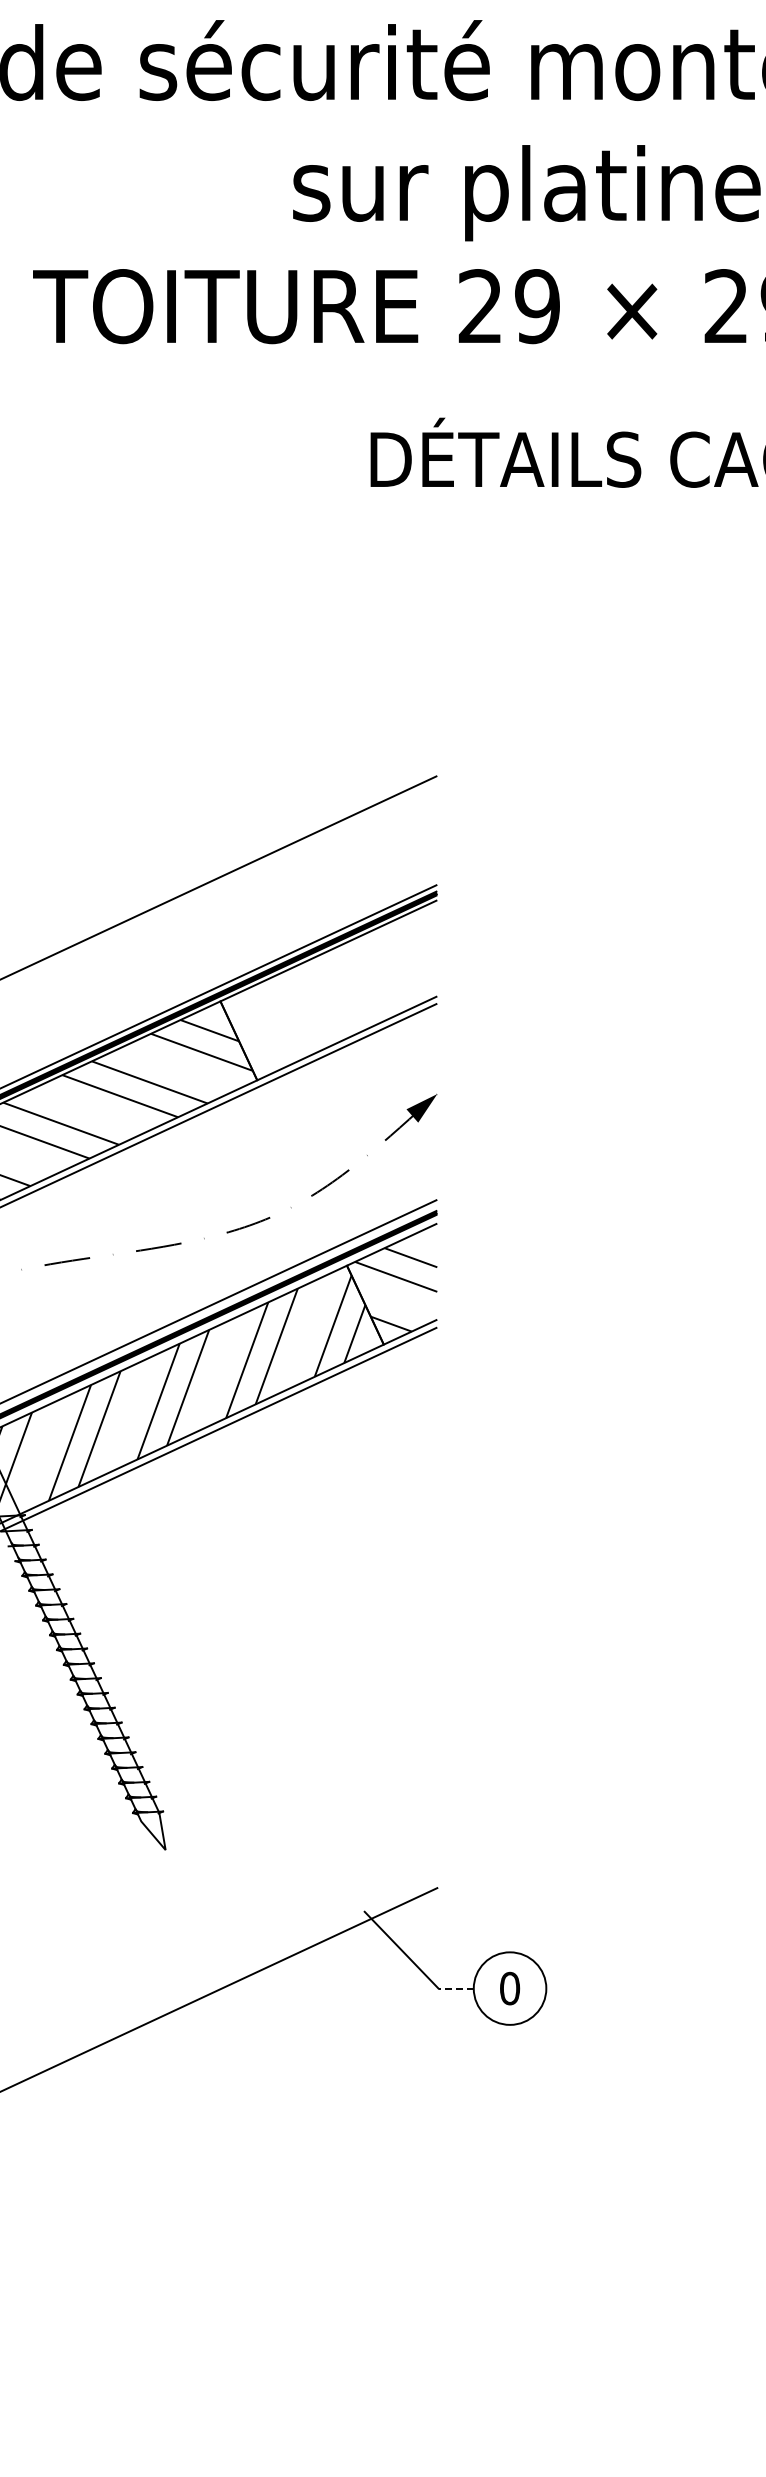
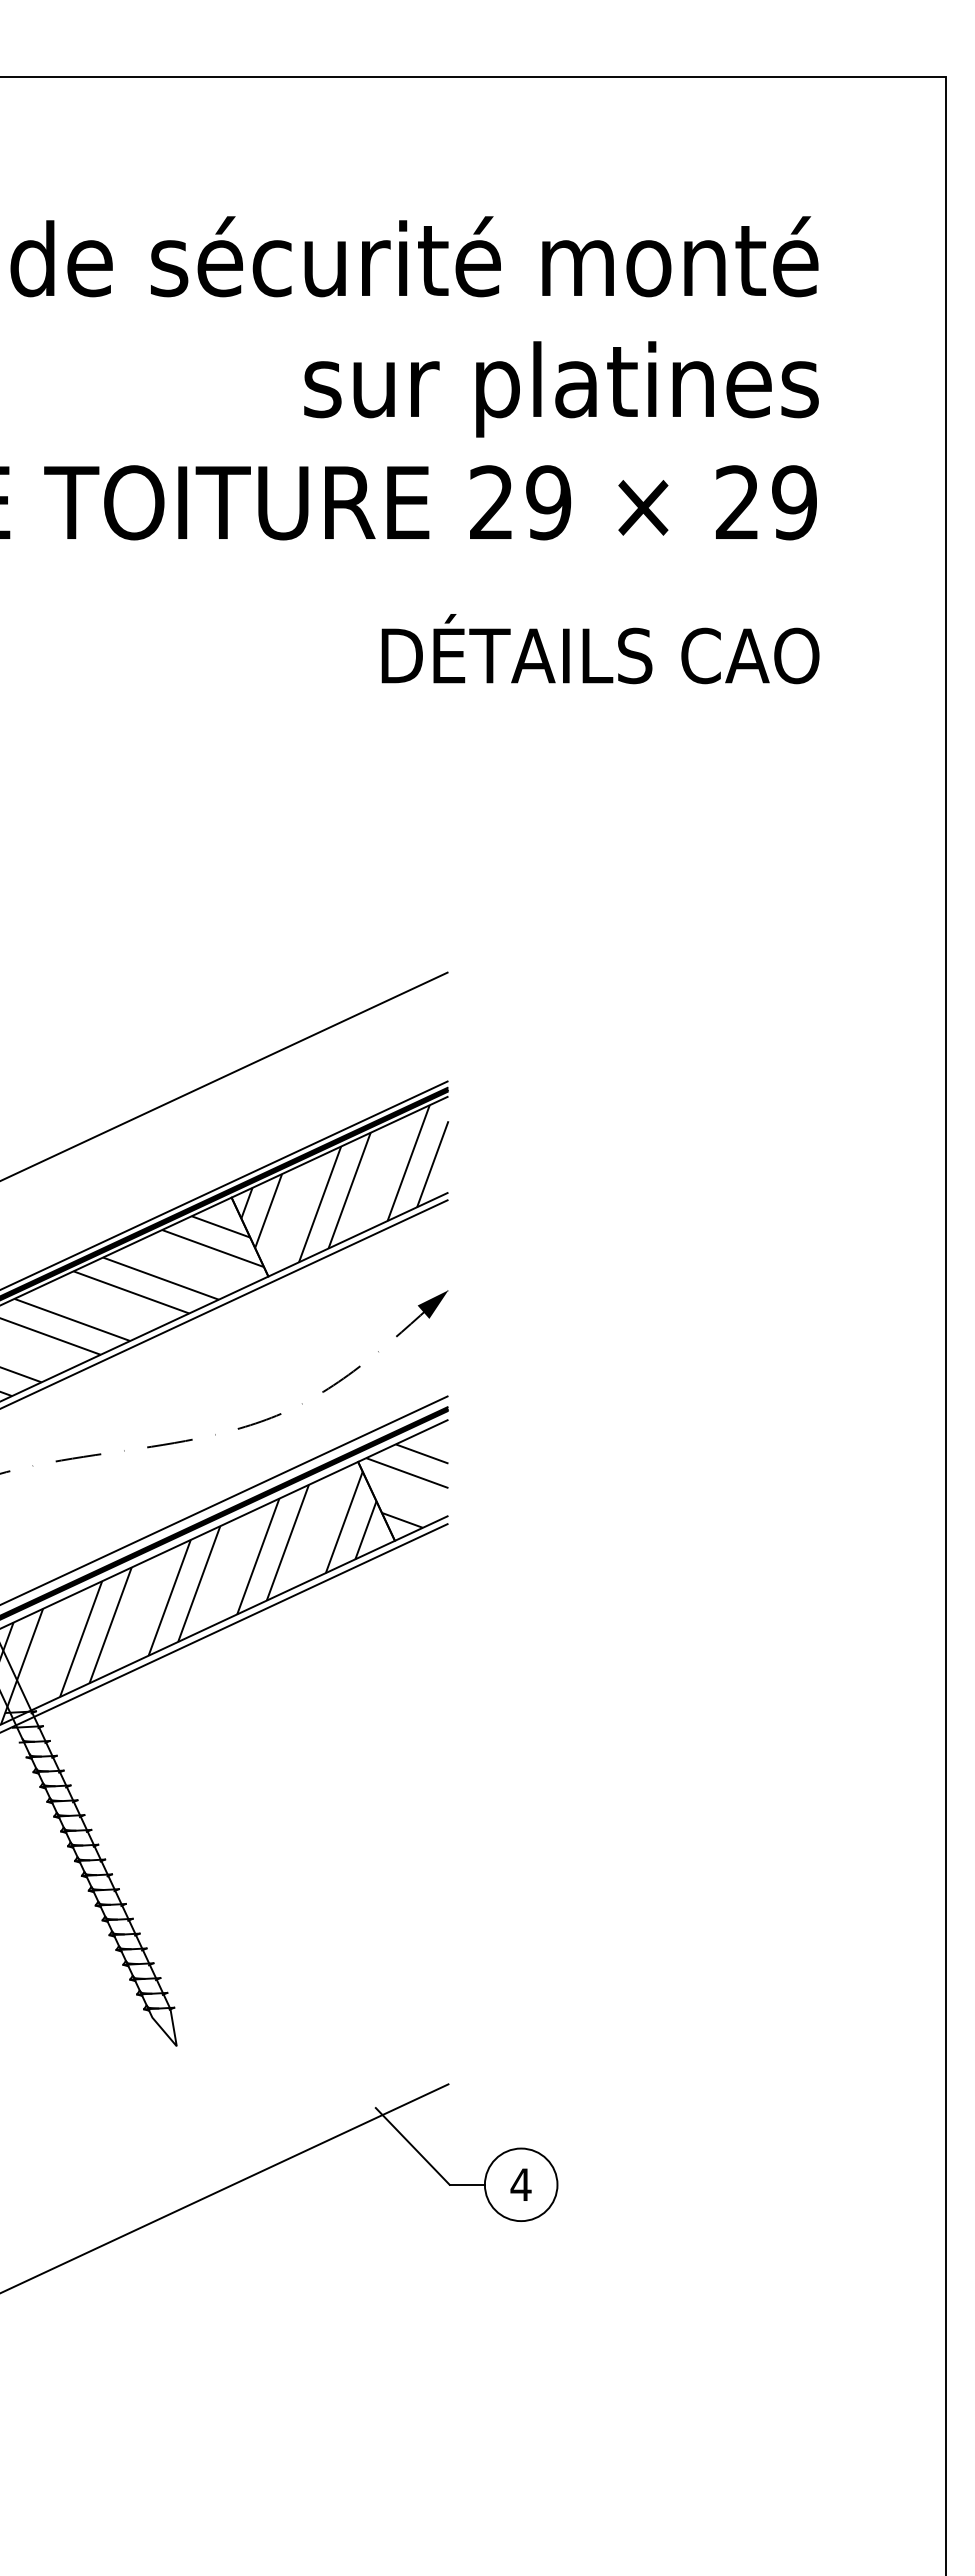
hatch: (333, 987) -> (344, 1183), added
line: (456, 1988) -> (467, 2184), dashed -> solid
text: (509, 1988) -> (520, 2184), 0 -> 4

